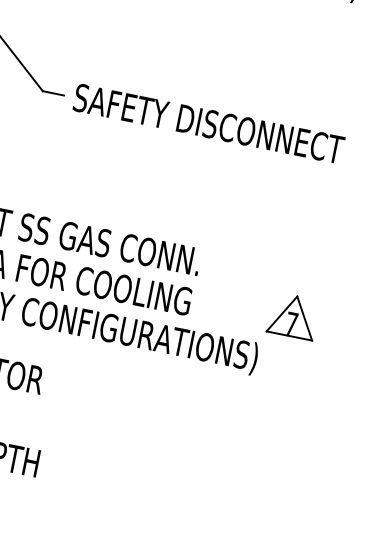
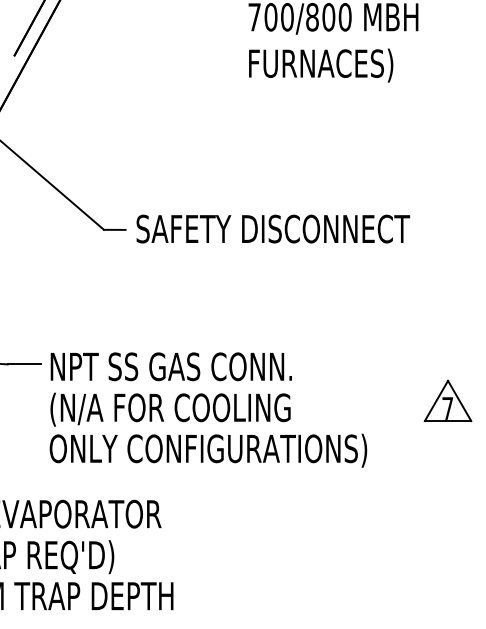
part: (292, 315) -> (447, 400), moved

